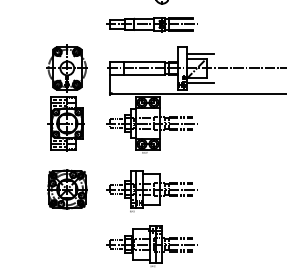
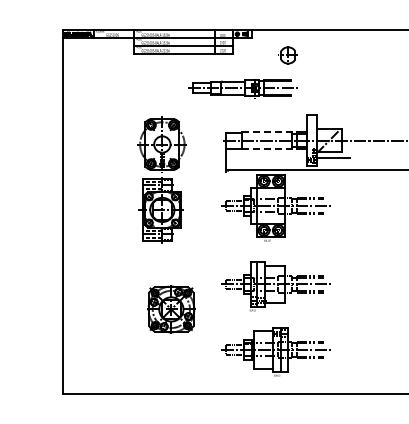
part: (151, 24) -> (242, 88), moved
line: (200, 54) -> (333, 123), removed
line: (143, 61) -> (266, 132), solid -> dashed
line: (143, 75) -> (266, 148), solid -> dashed
part: (66, 97) -> (161, 179), moved
part: (67, 189) -> (171, 309), moved

